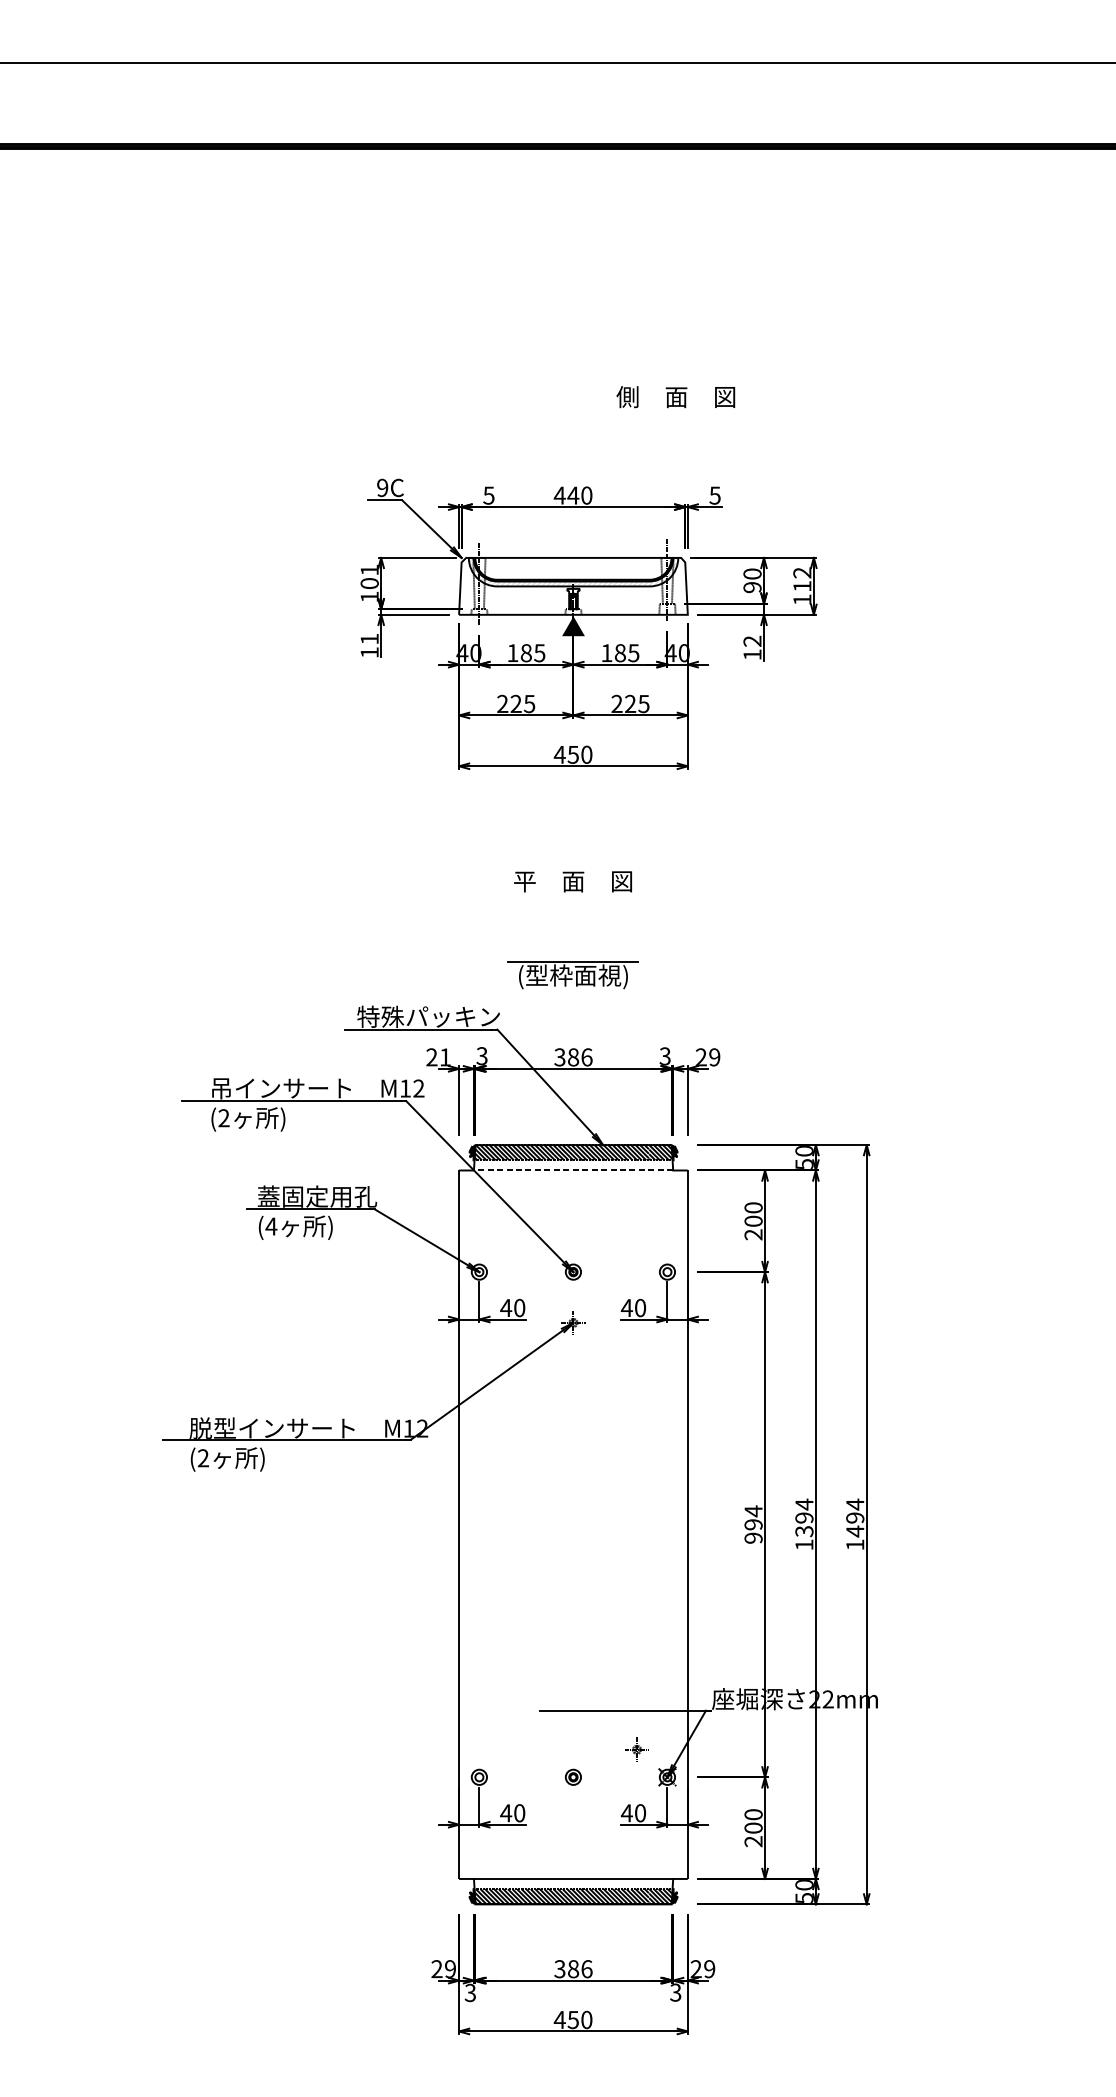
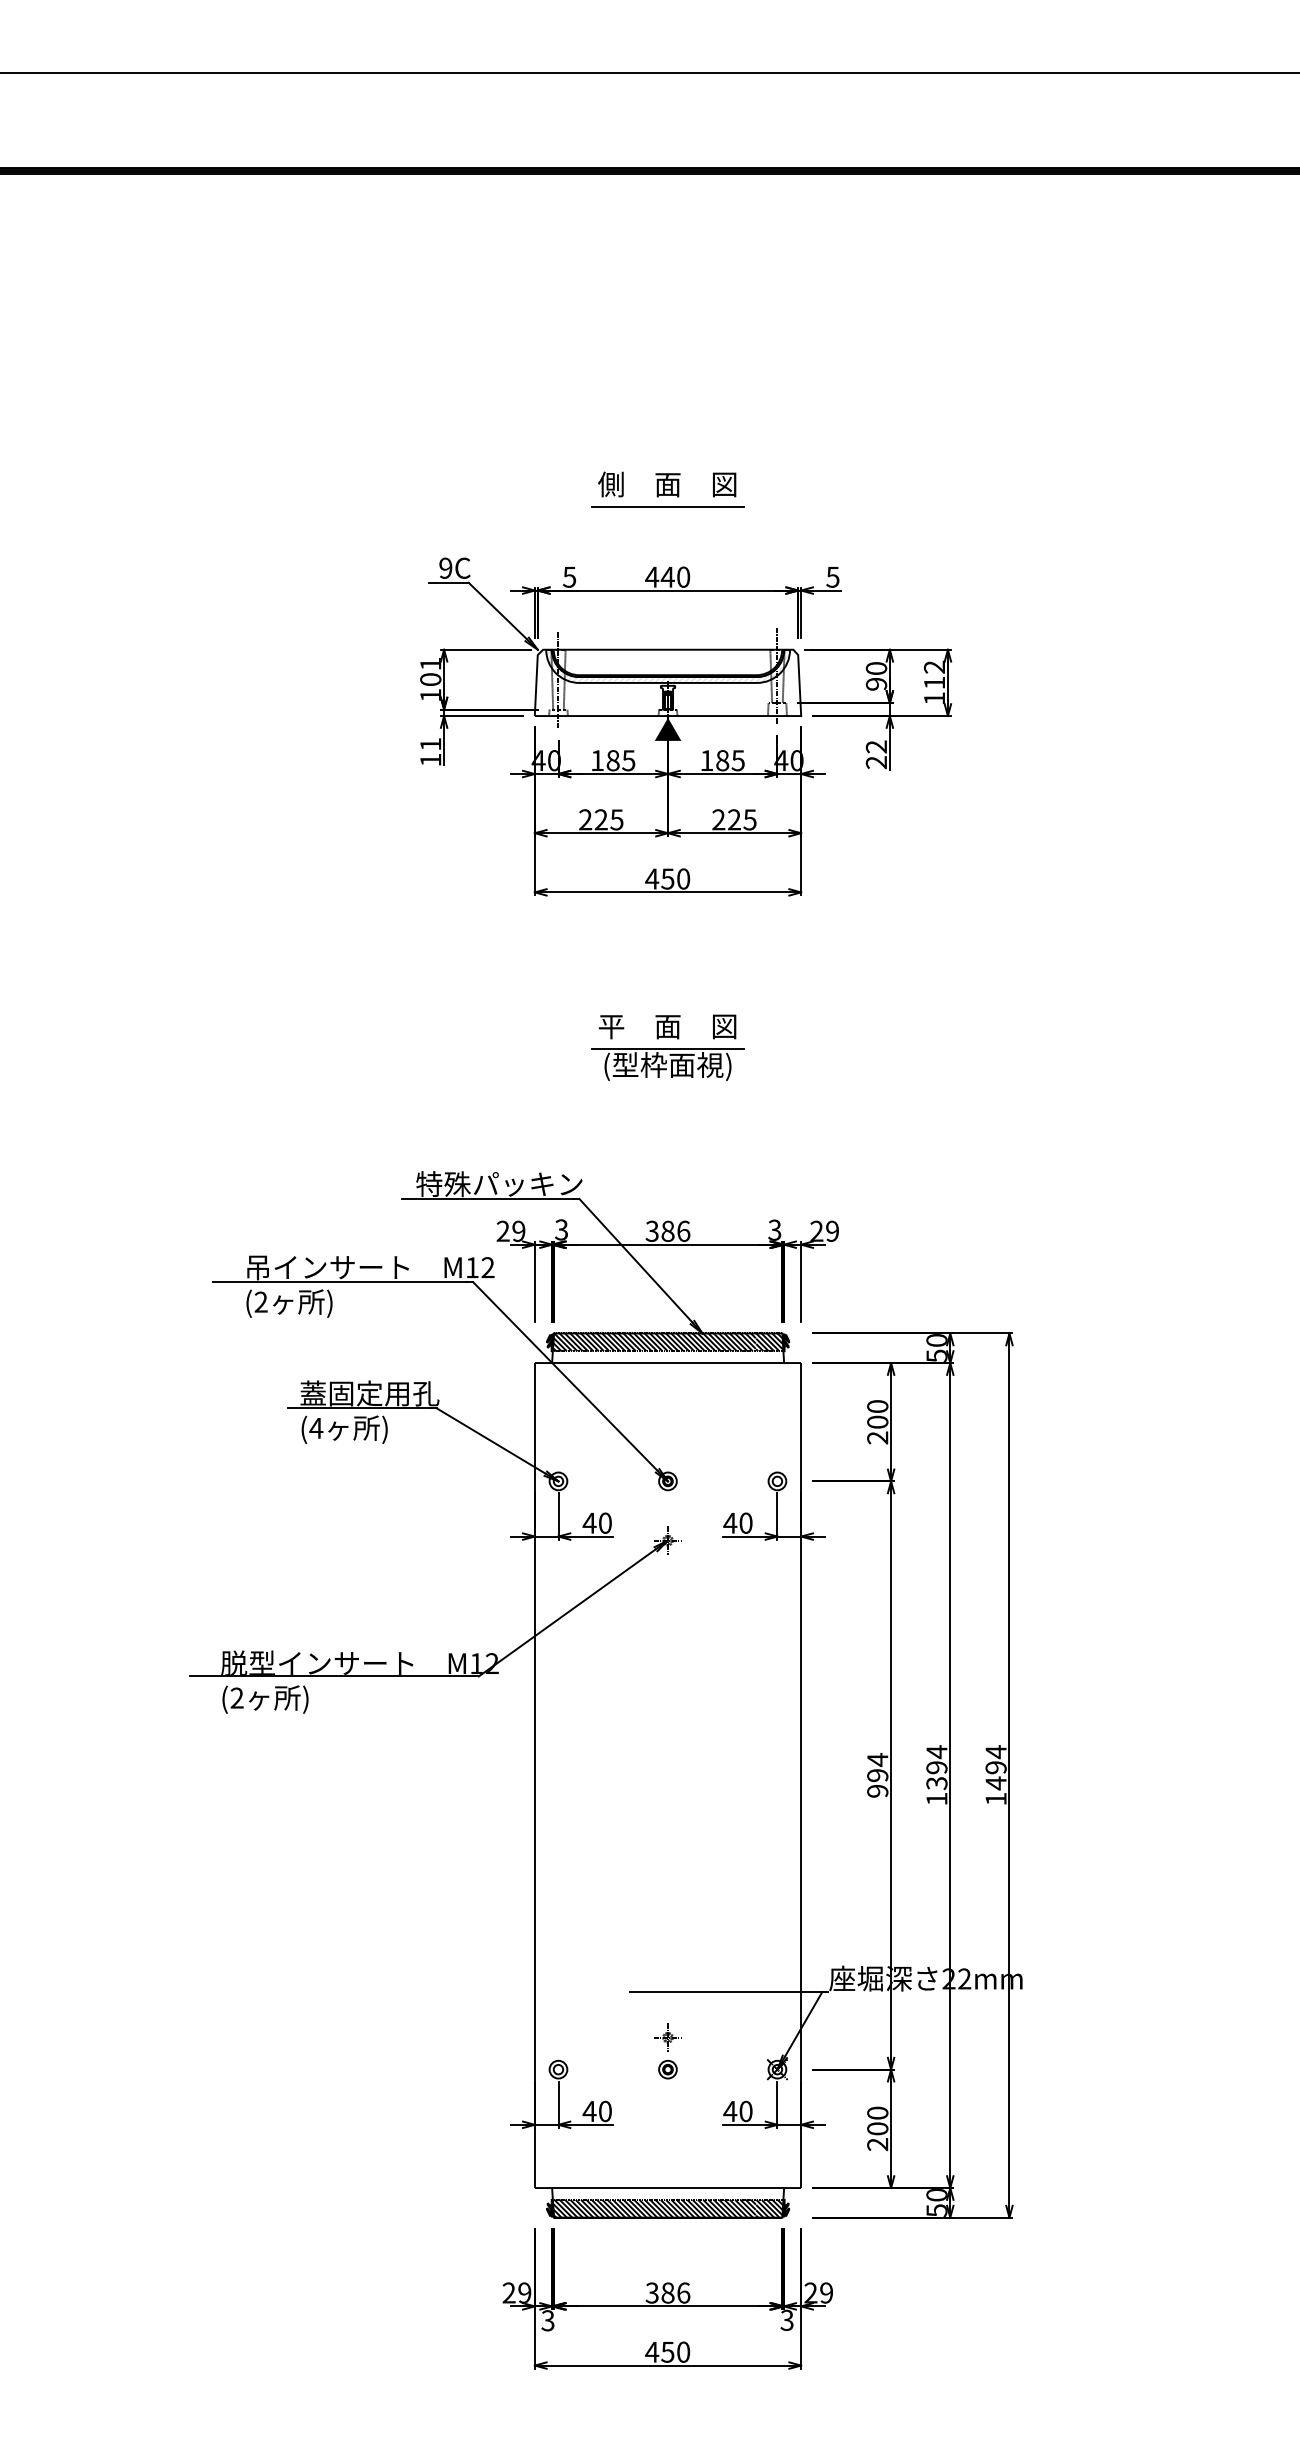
text: (676, 397) -> (667, 484), moved
line: (573, 435) -> (667, 507), added
text: (751, 654) -> (875, 762), 12 -> 22
part: (573, 975) -> (667, 1064), moved
text: (445, 1056) -> (518, 1230), 21 -> 29
line: (573, 1170) -> (668, 1363), dashed -> solid
part: (636, 1749) -> (667, 2037), moved

